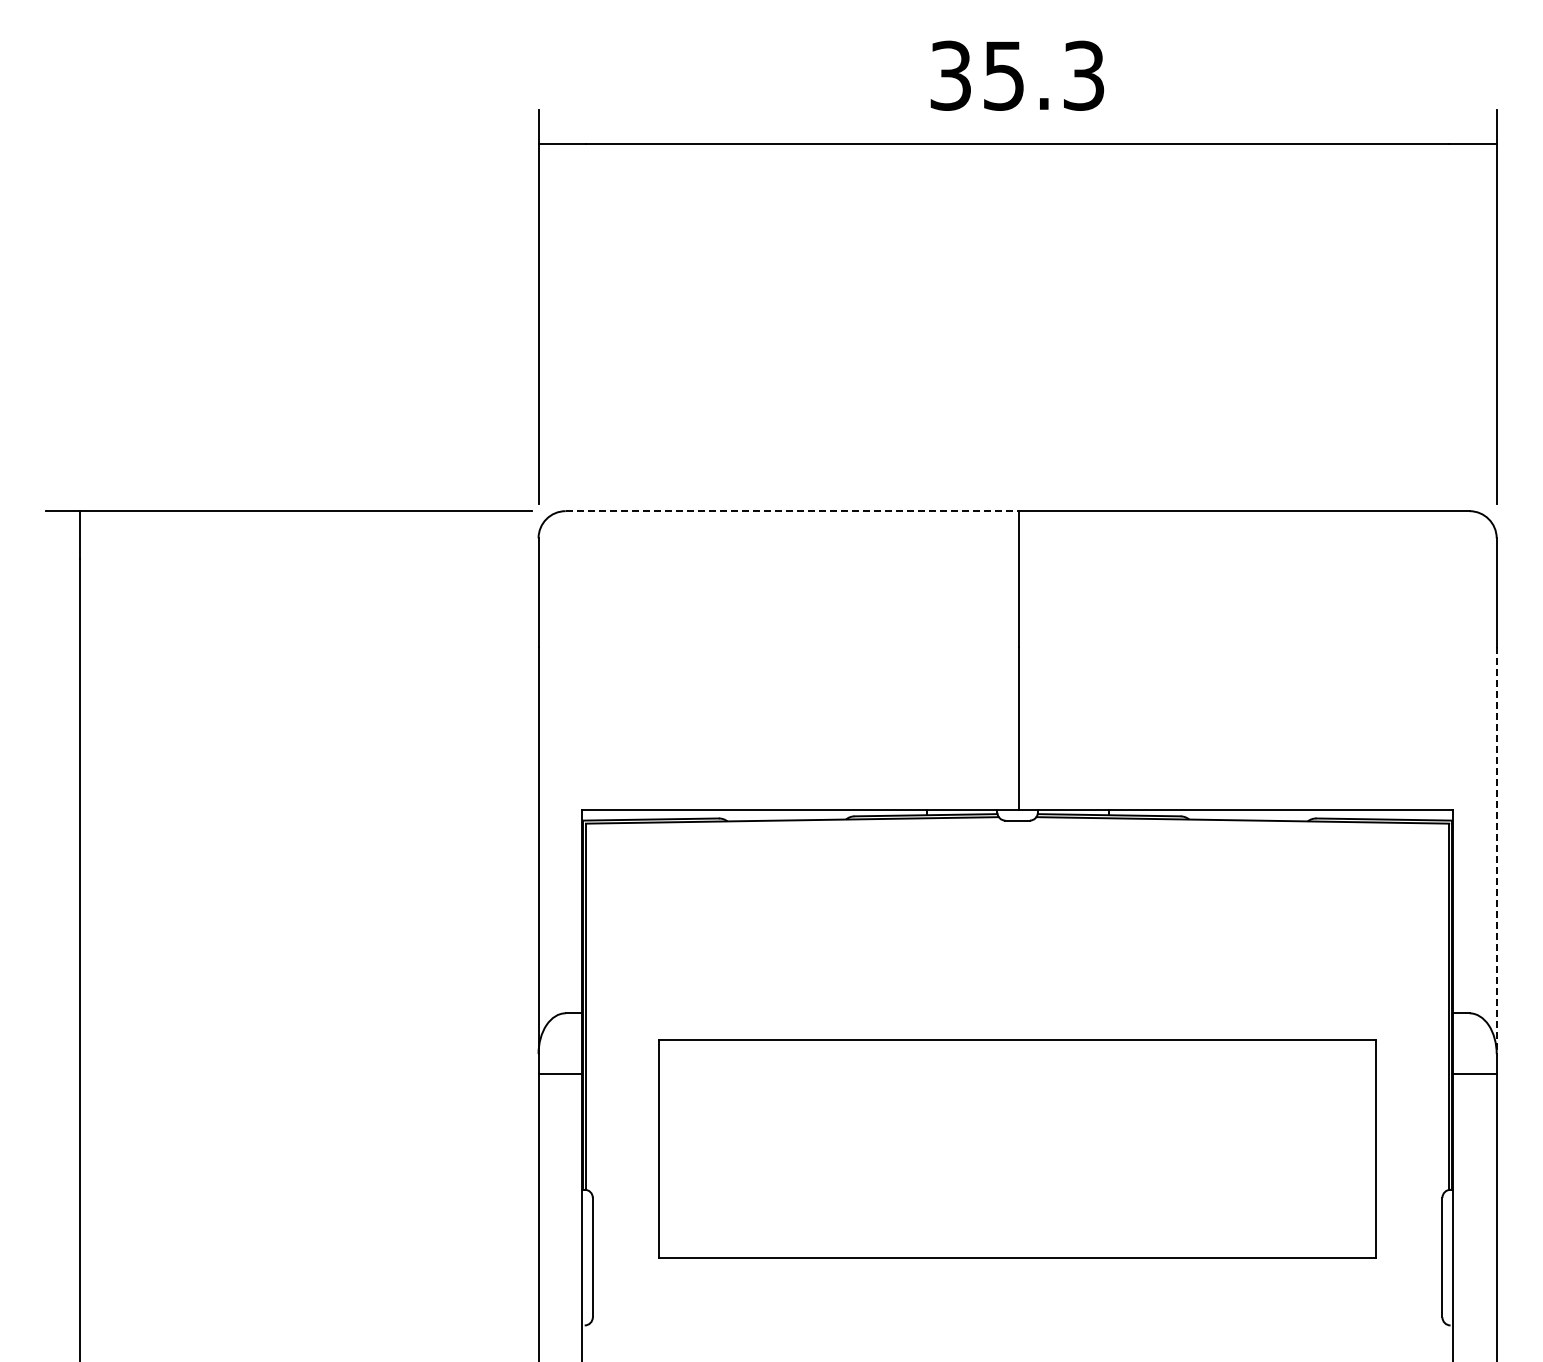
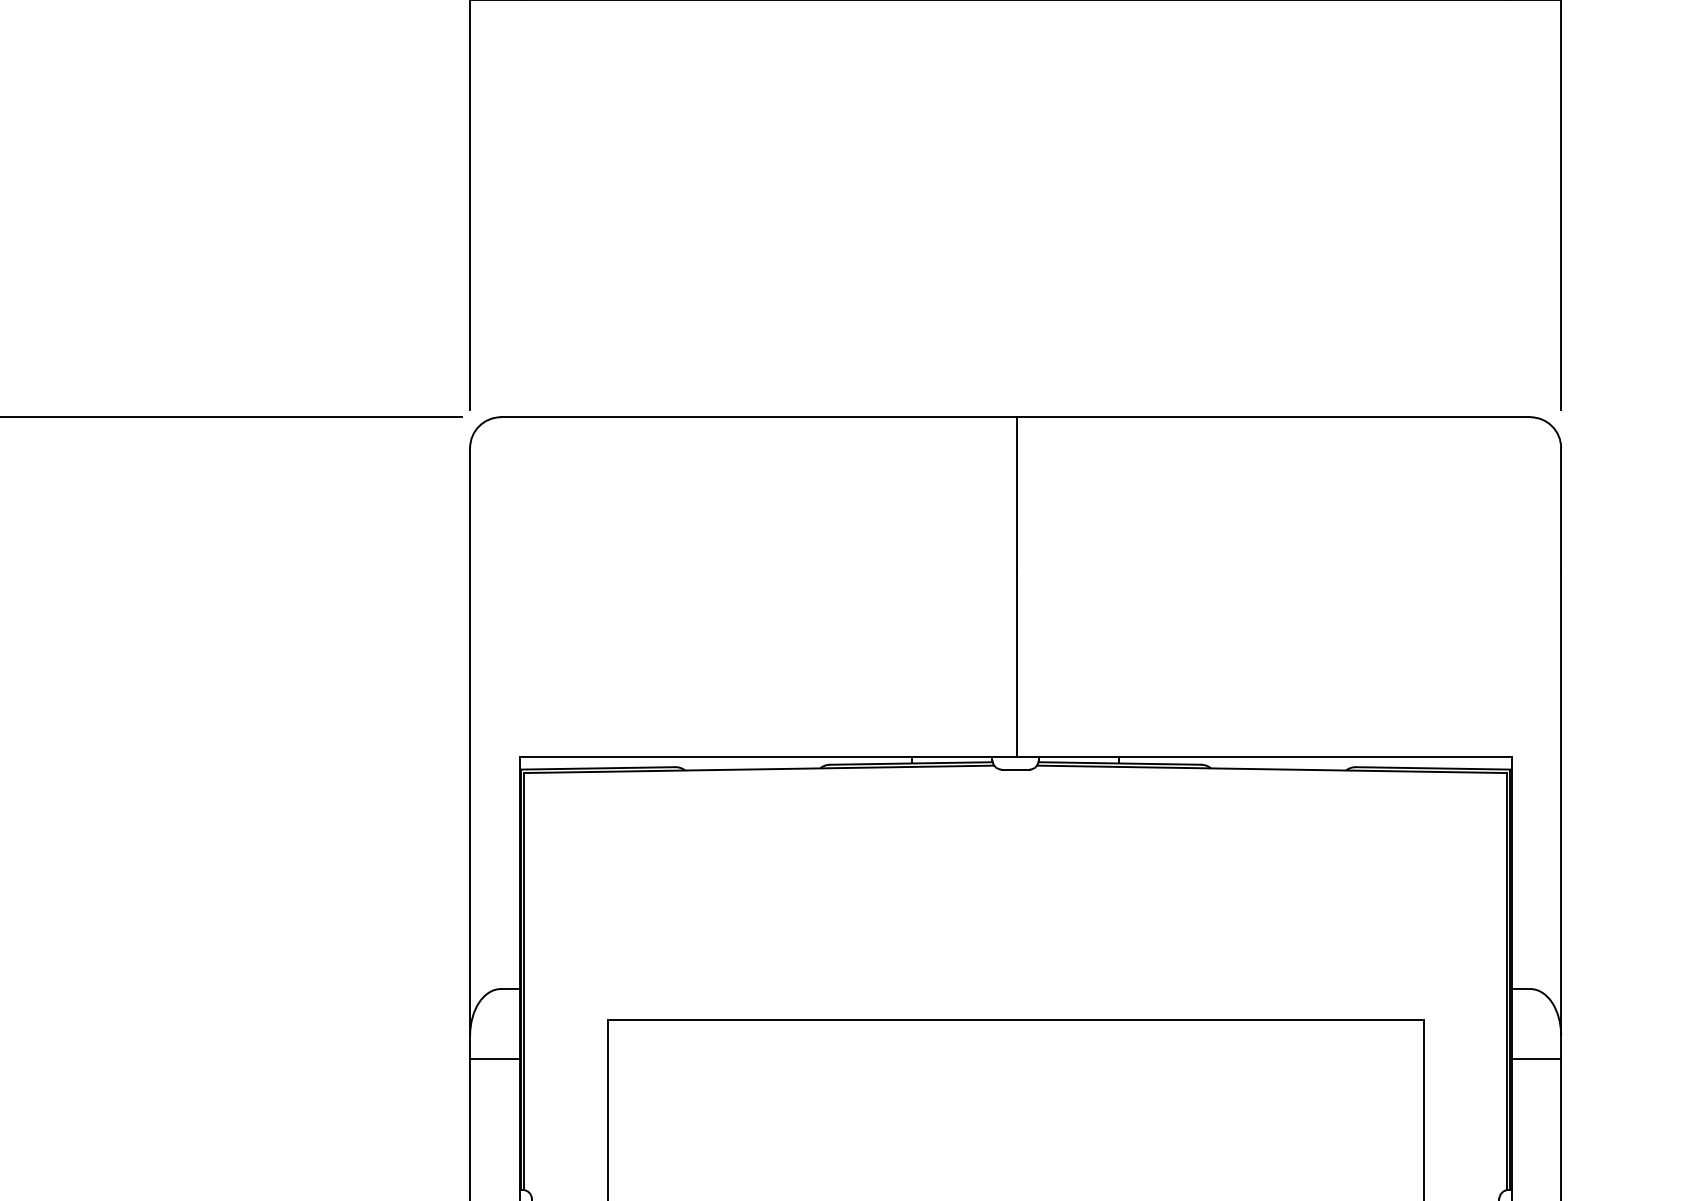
line: (792, 511) -> (759, 417), dashed -> solid
line: (1496, 850) -> (1560, 803), dashed -> solid

